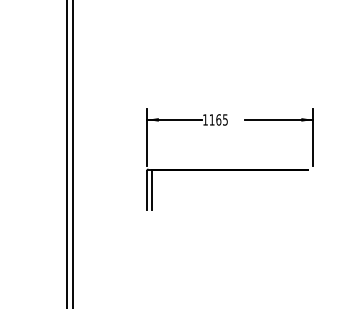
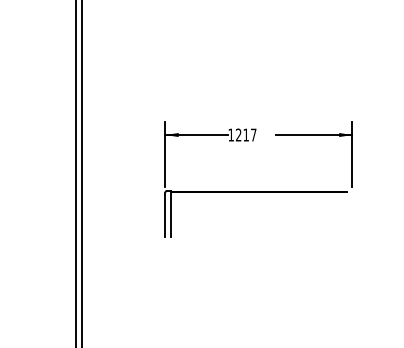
text: (218, 119) -> (245, 134), 1165 -> 1217

